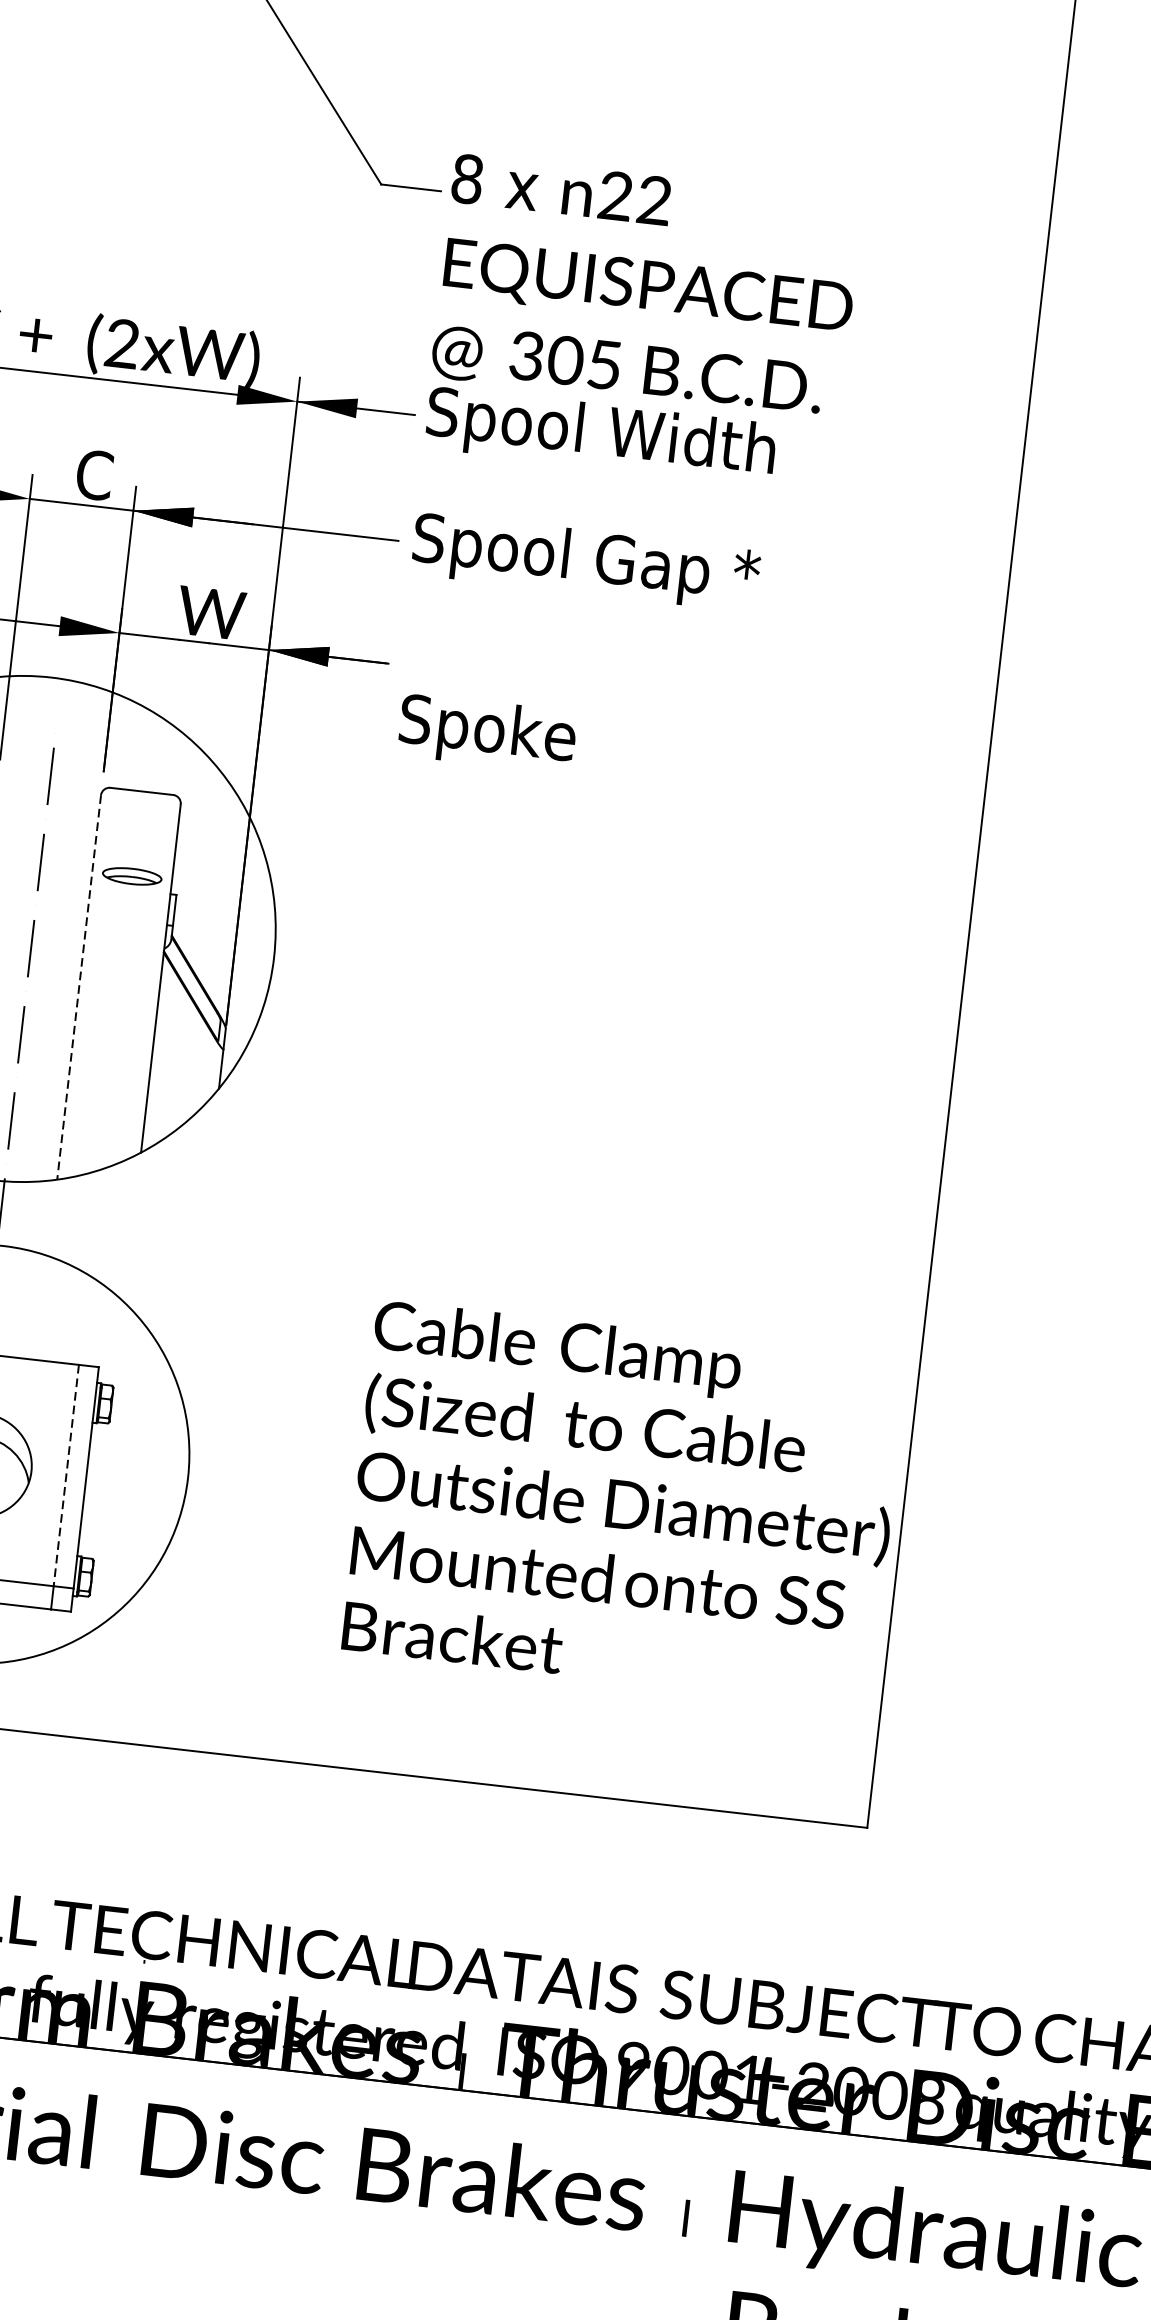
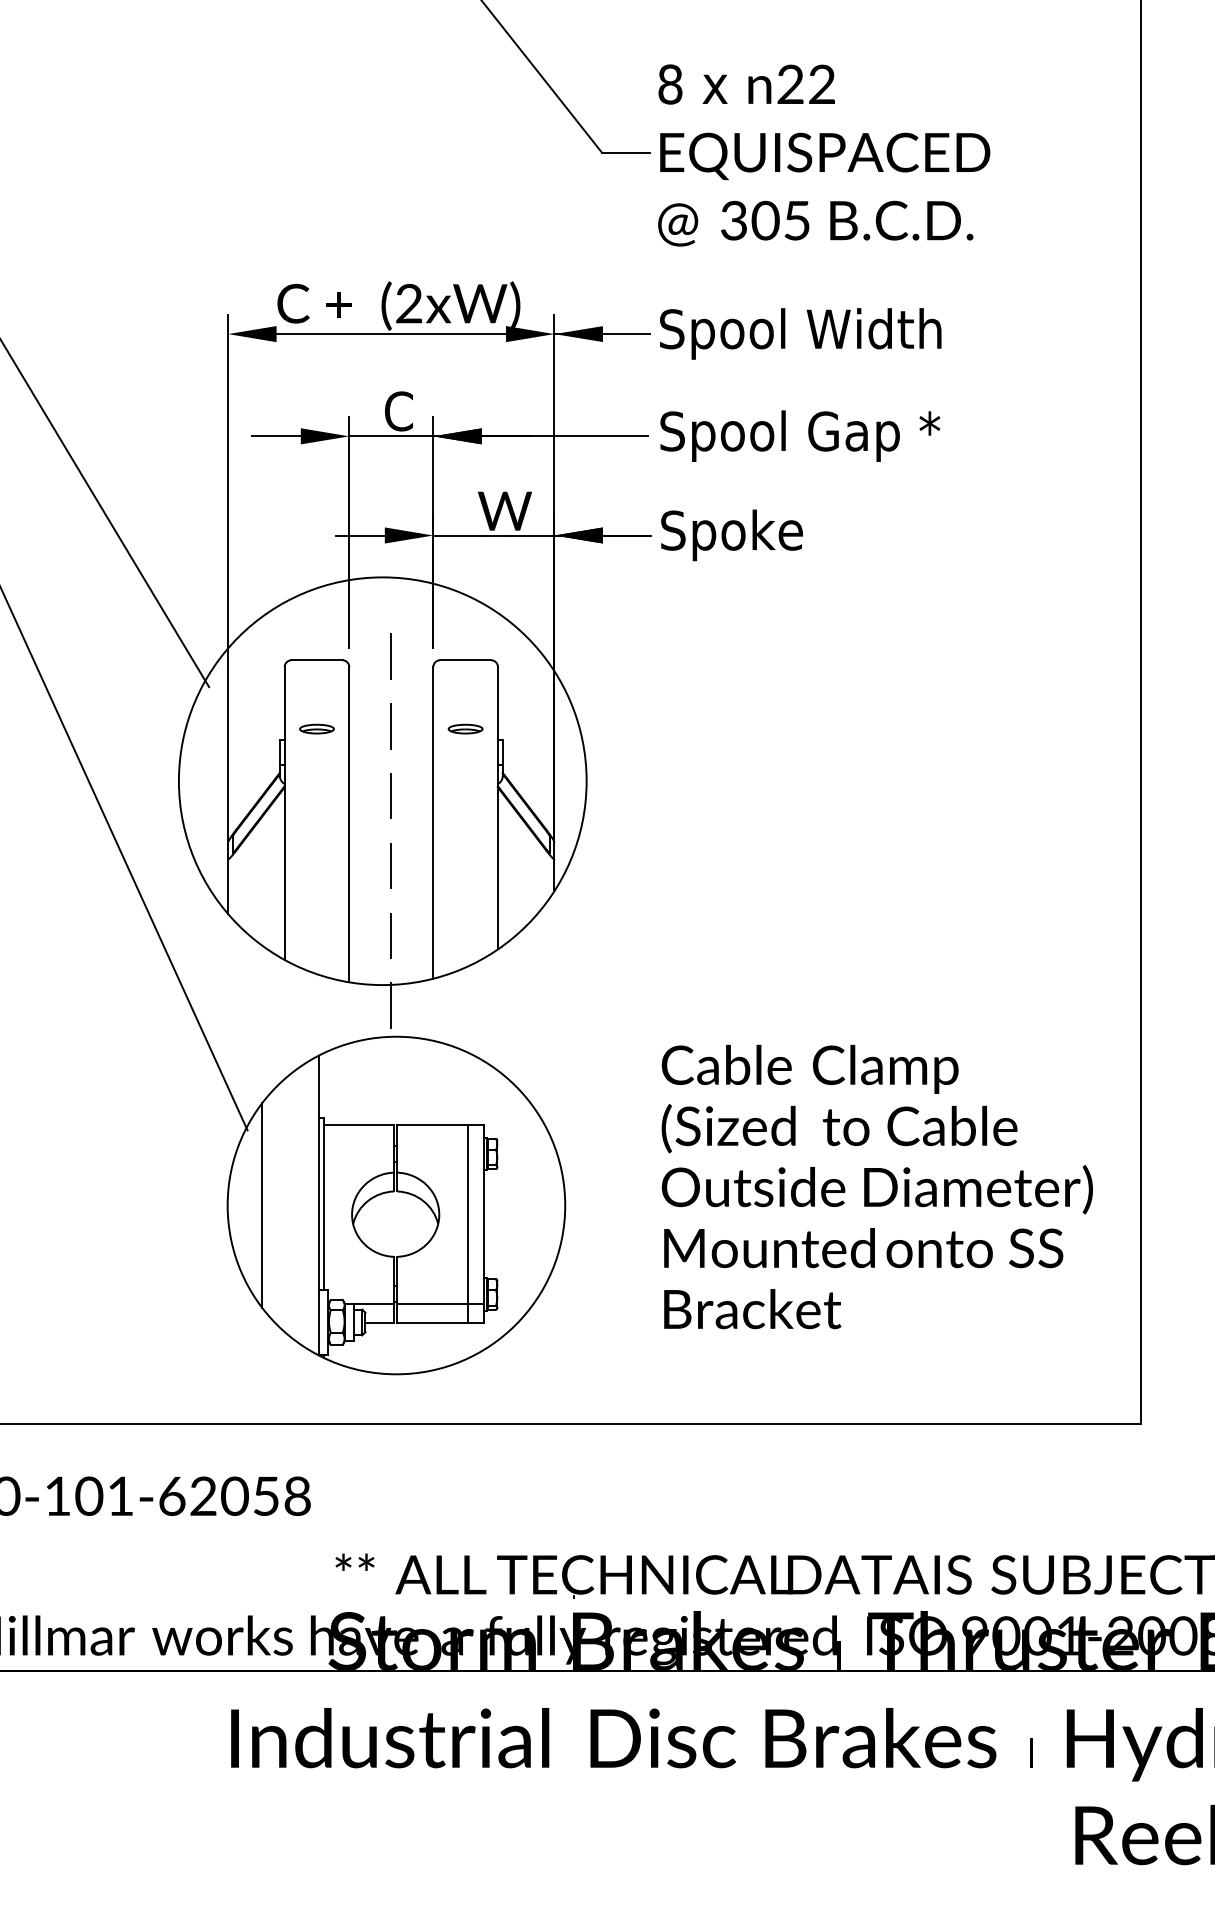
text: (647, 288) -> (824, 155), moved
text: (486, 733) -> (731, 535), moved
part: (132, 875) -> (465, 728), size x0.71
line: (79, 986) -> (433, 822), dashed -> solid
line: (66, 1475) -> (467, 1214), dashed -> solid
text: (622, 1503) -> (876, 1186), moved

